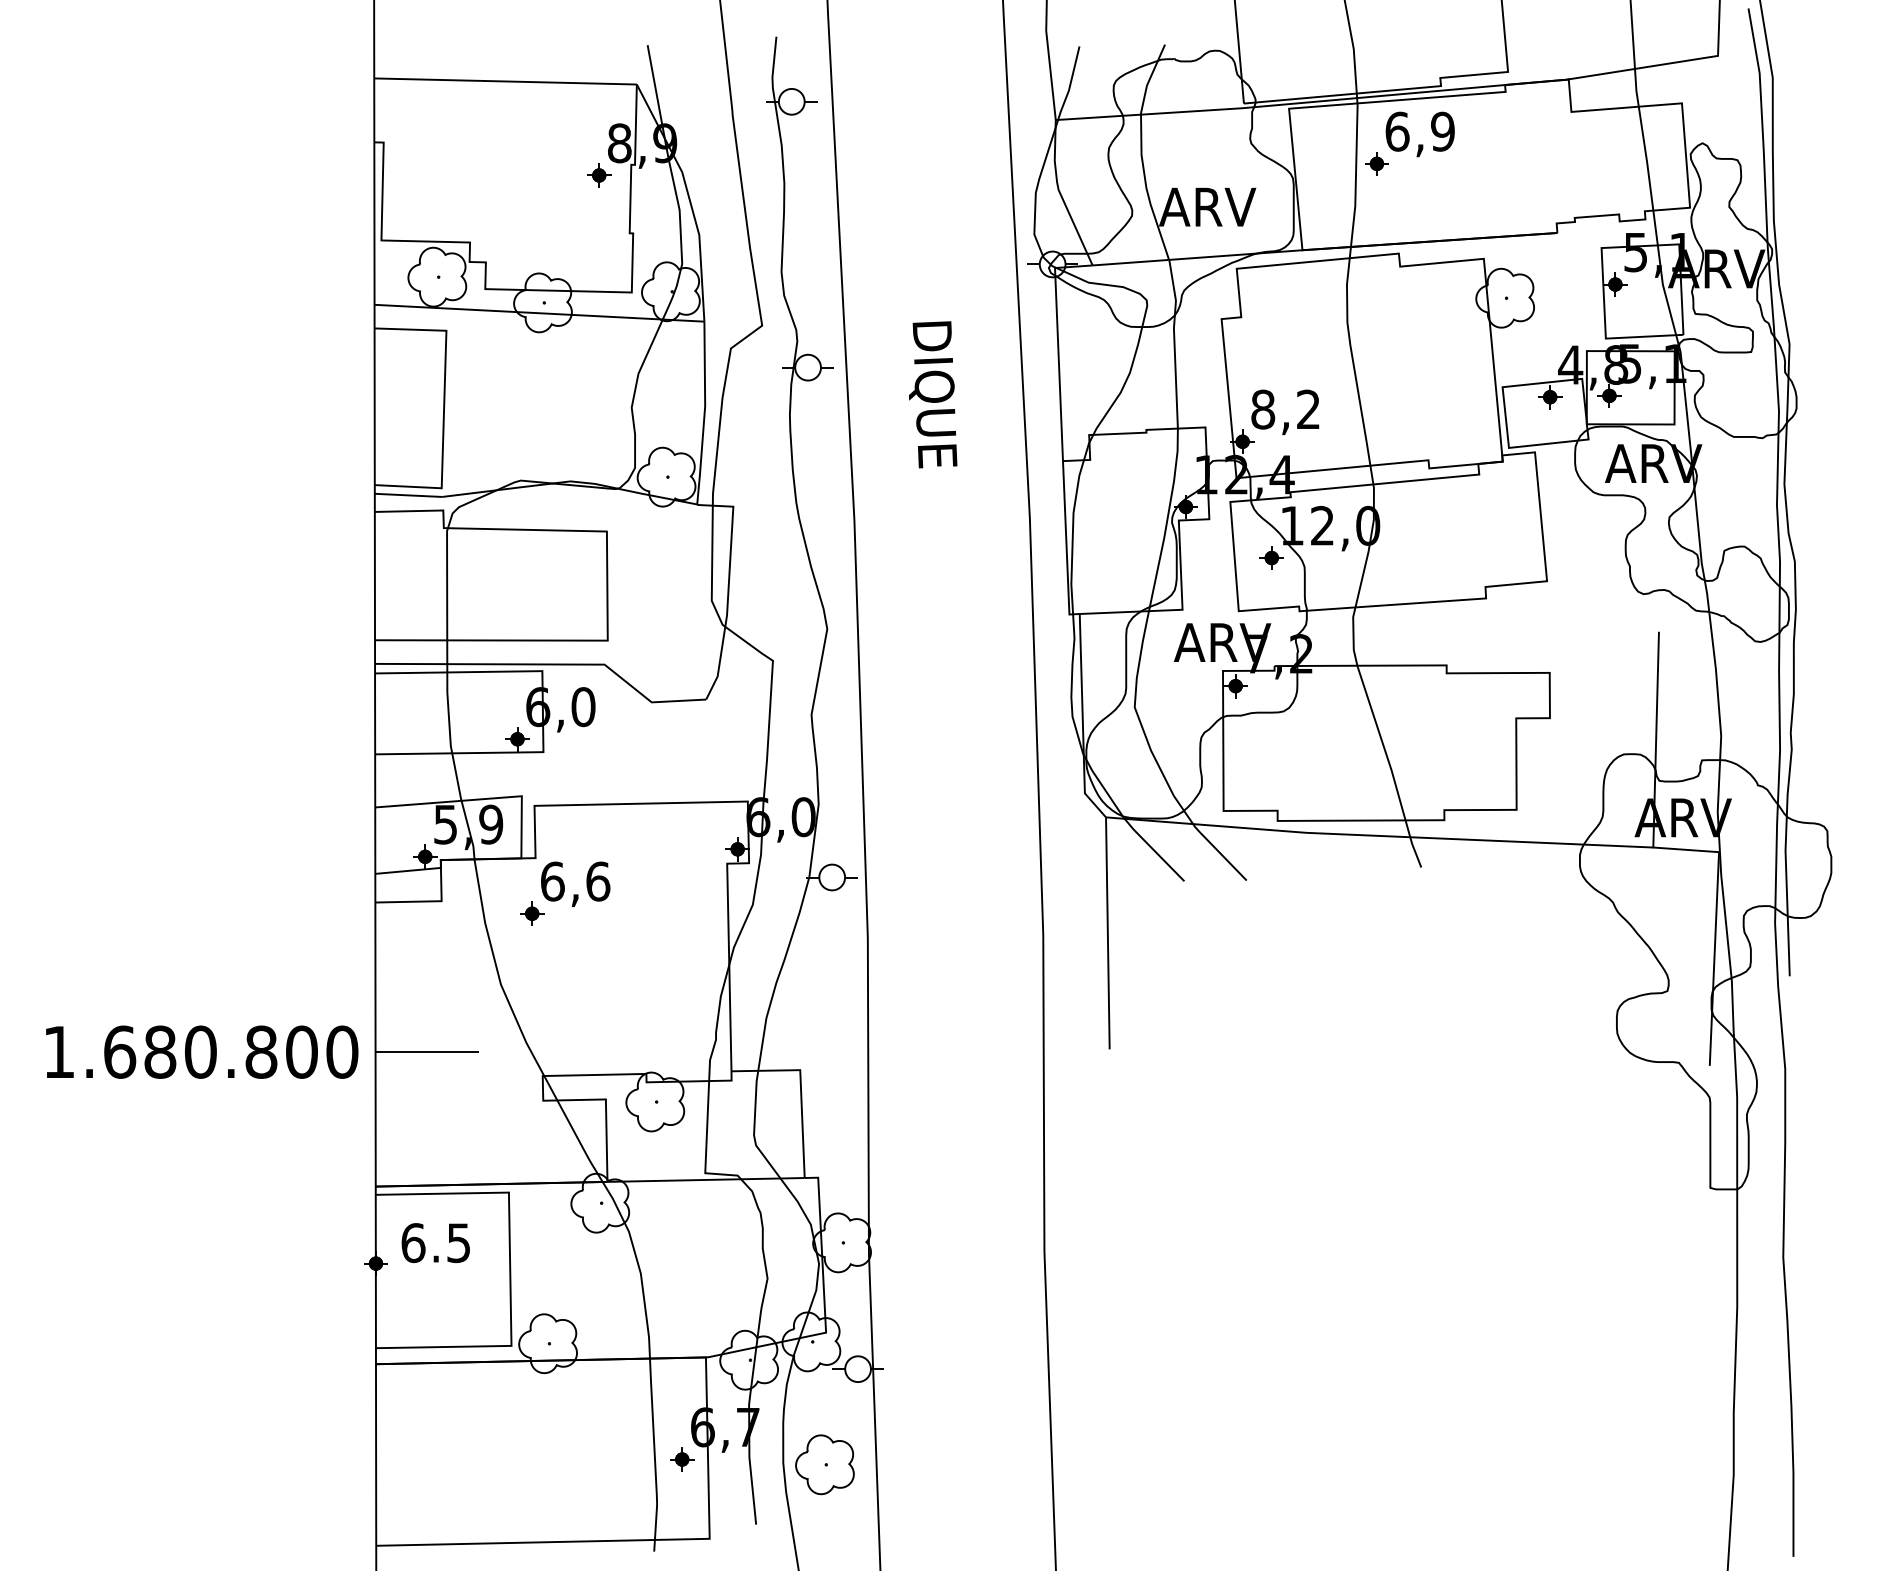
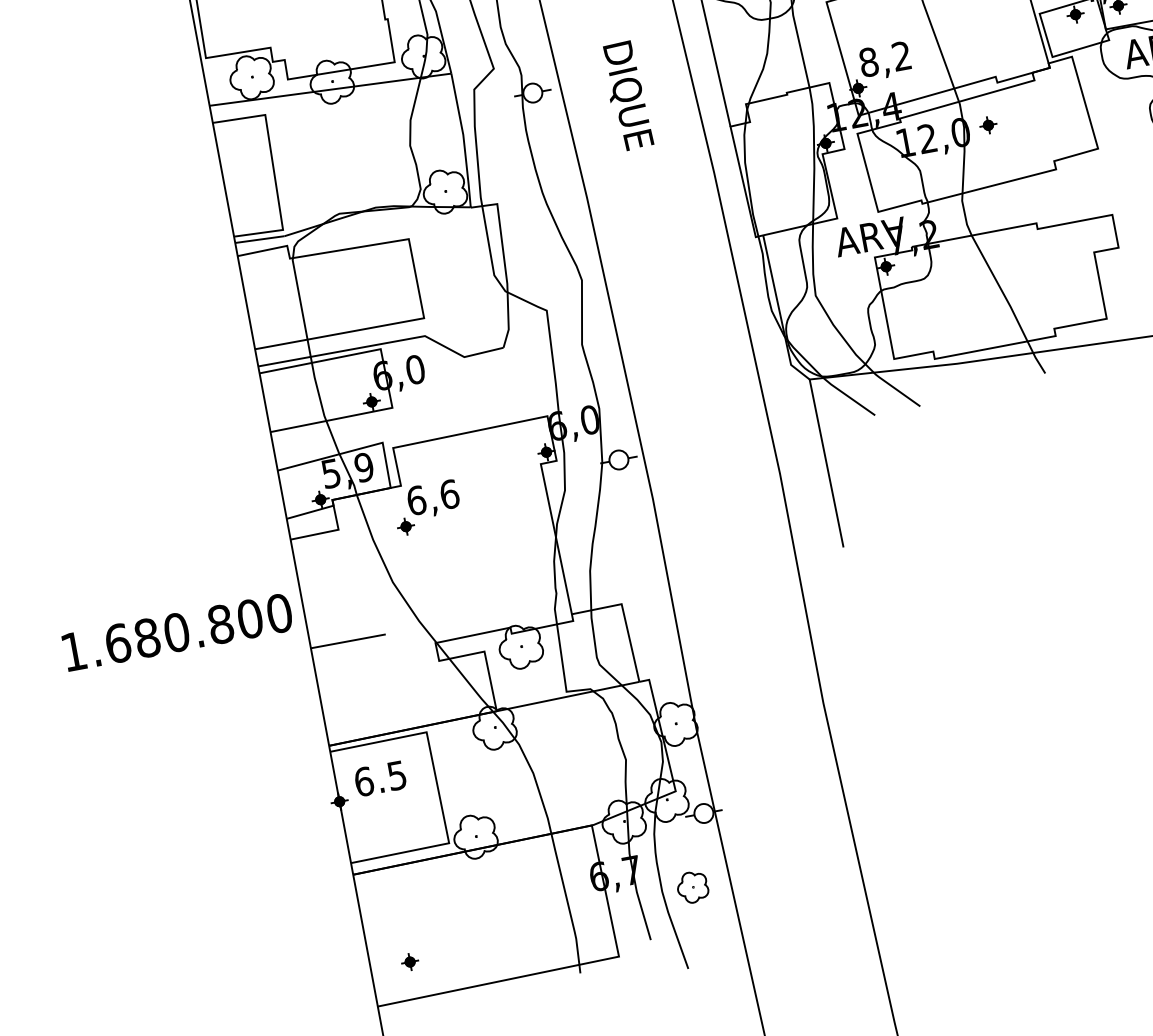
part: (1271, 557) -> (988, 124), moved
text: (202, 1051) -> (177, 631), moved
part: (682, 1459) -> (410, 962), moved
part: (824, 1464) -> (692, 887), size x0.7

